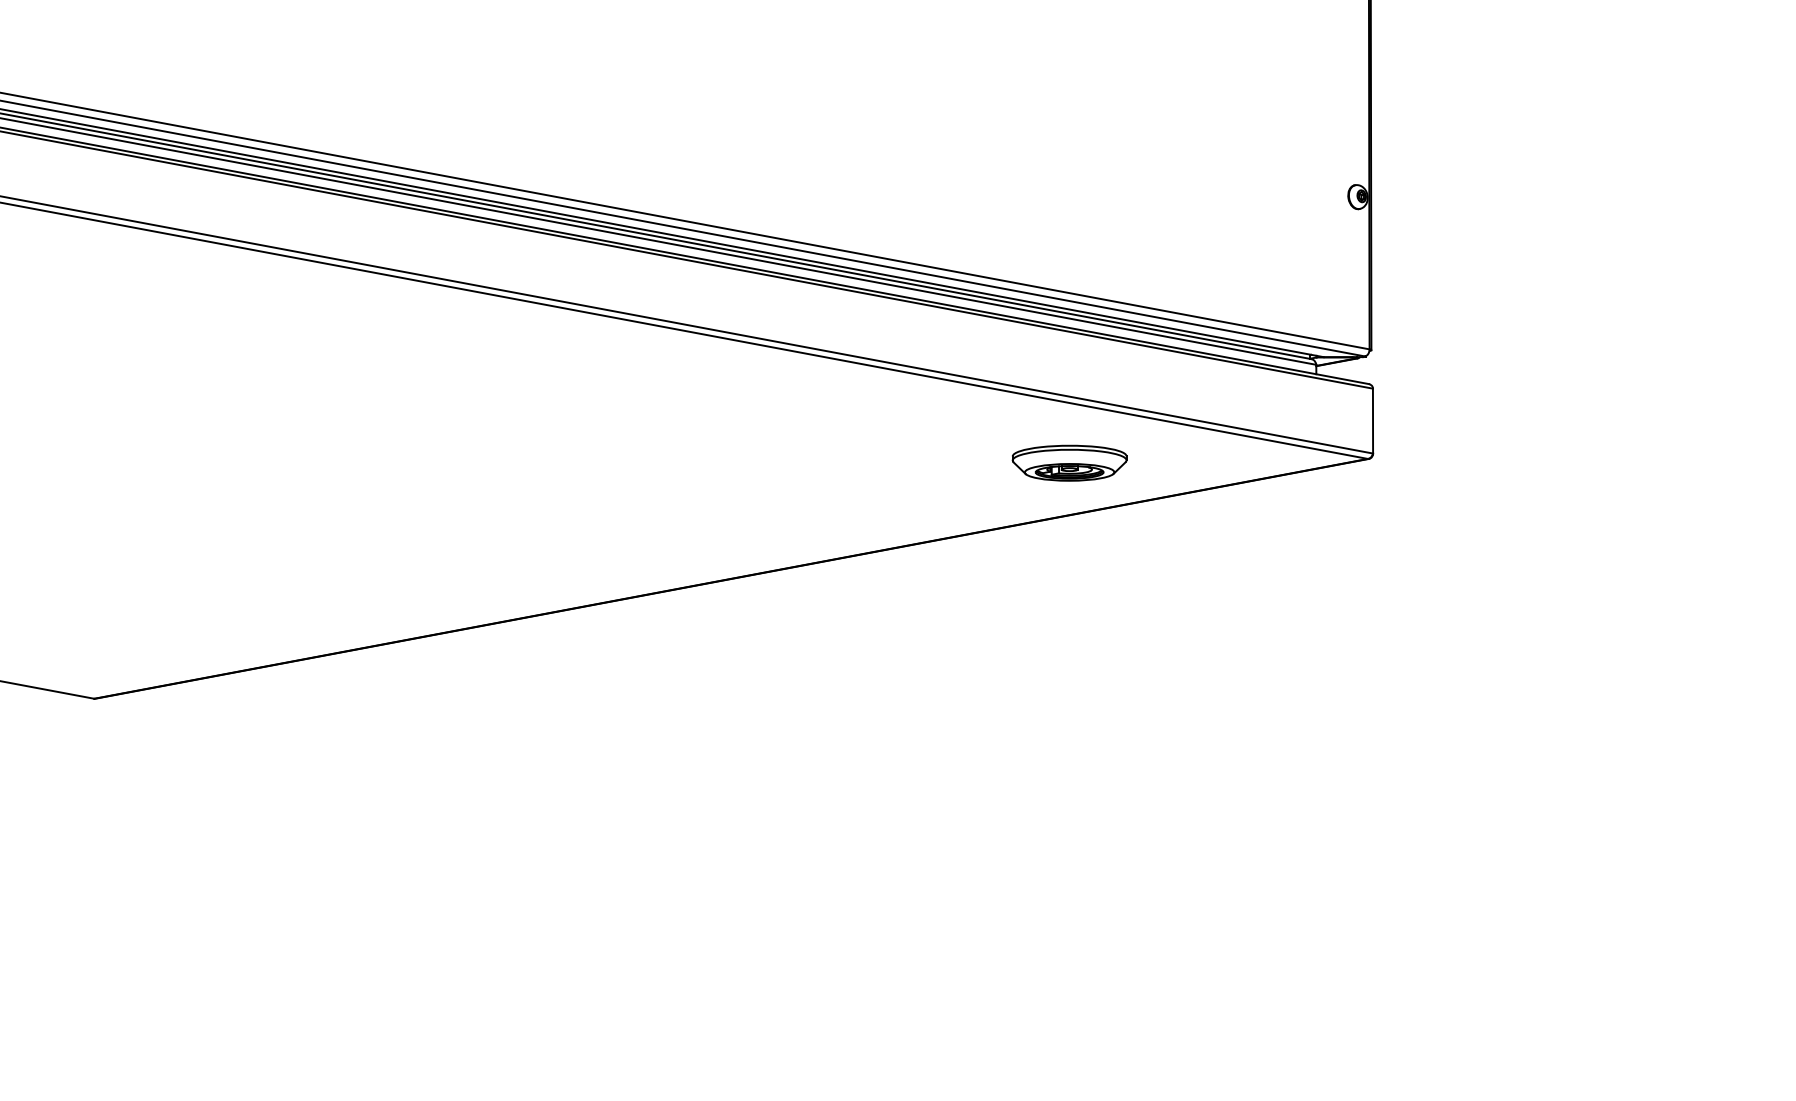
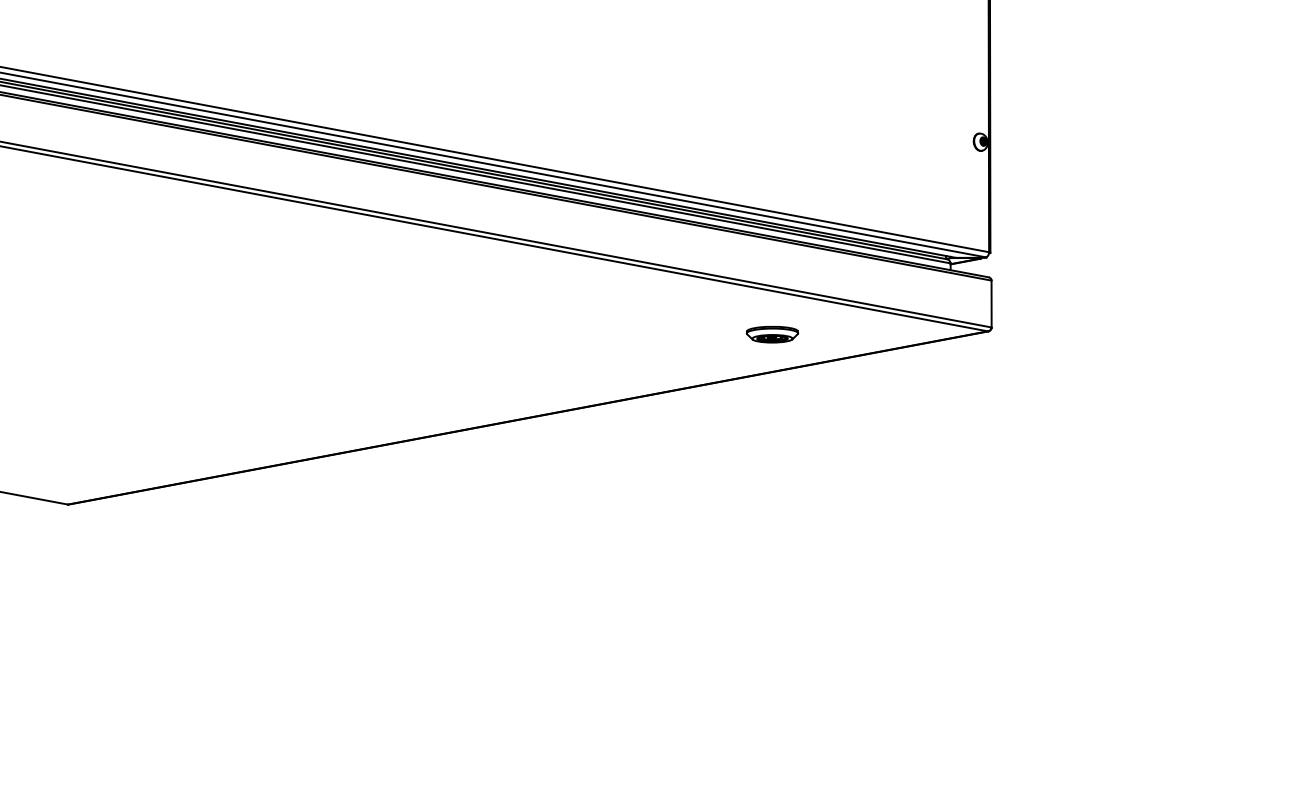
part: (1069, 463) -> (772, 334), size x0.62

